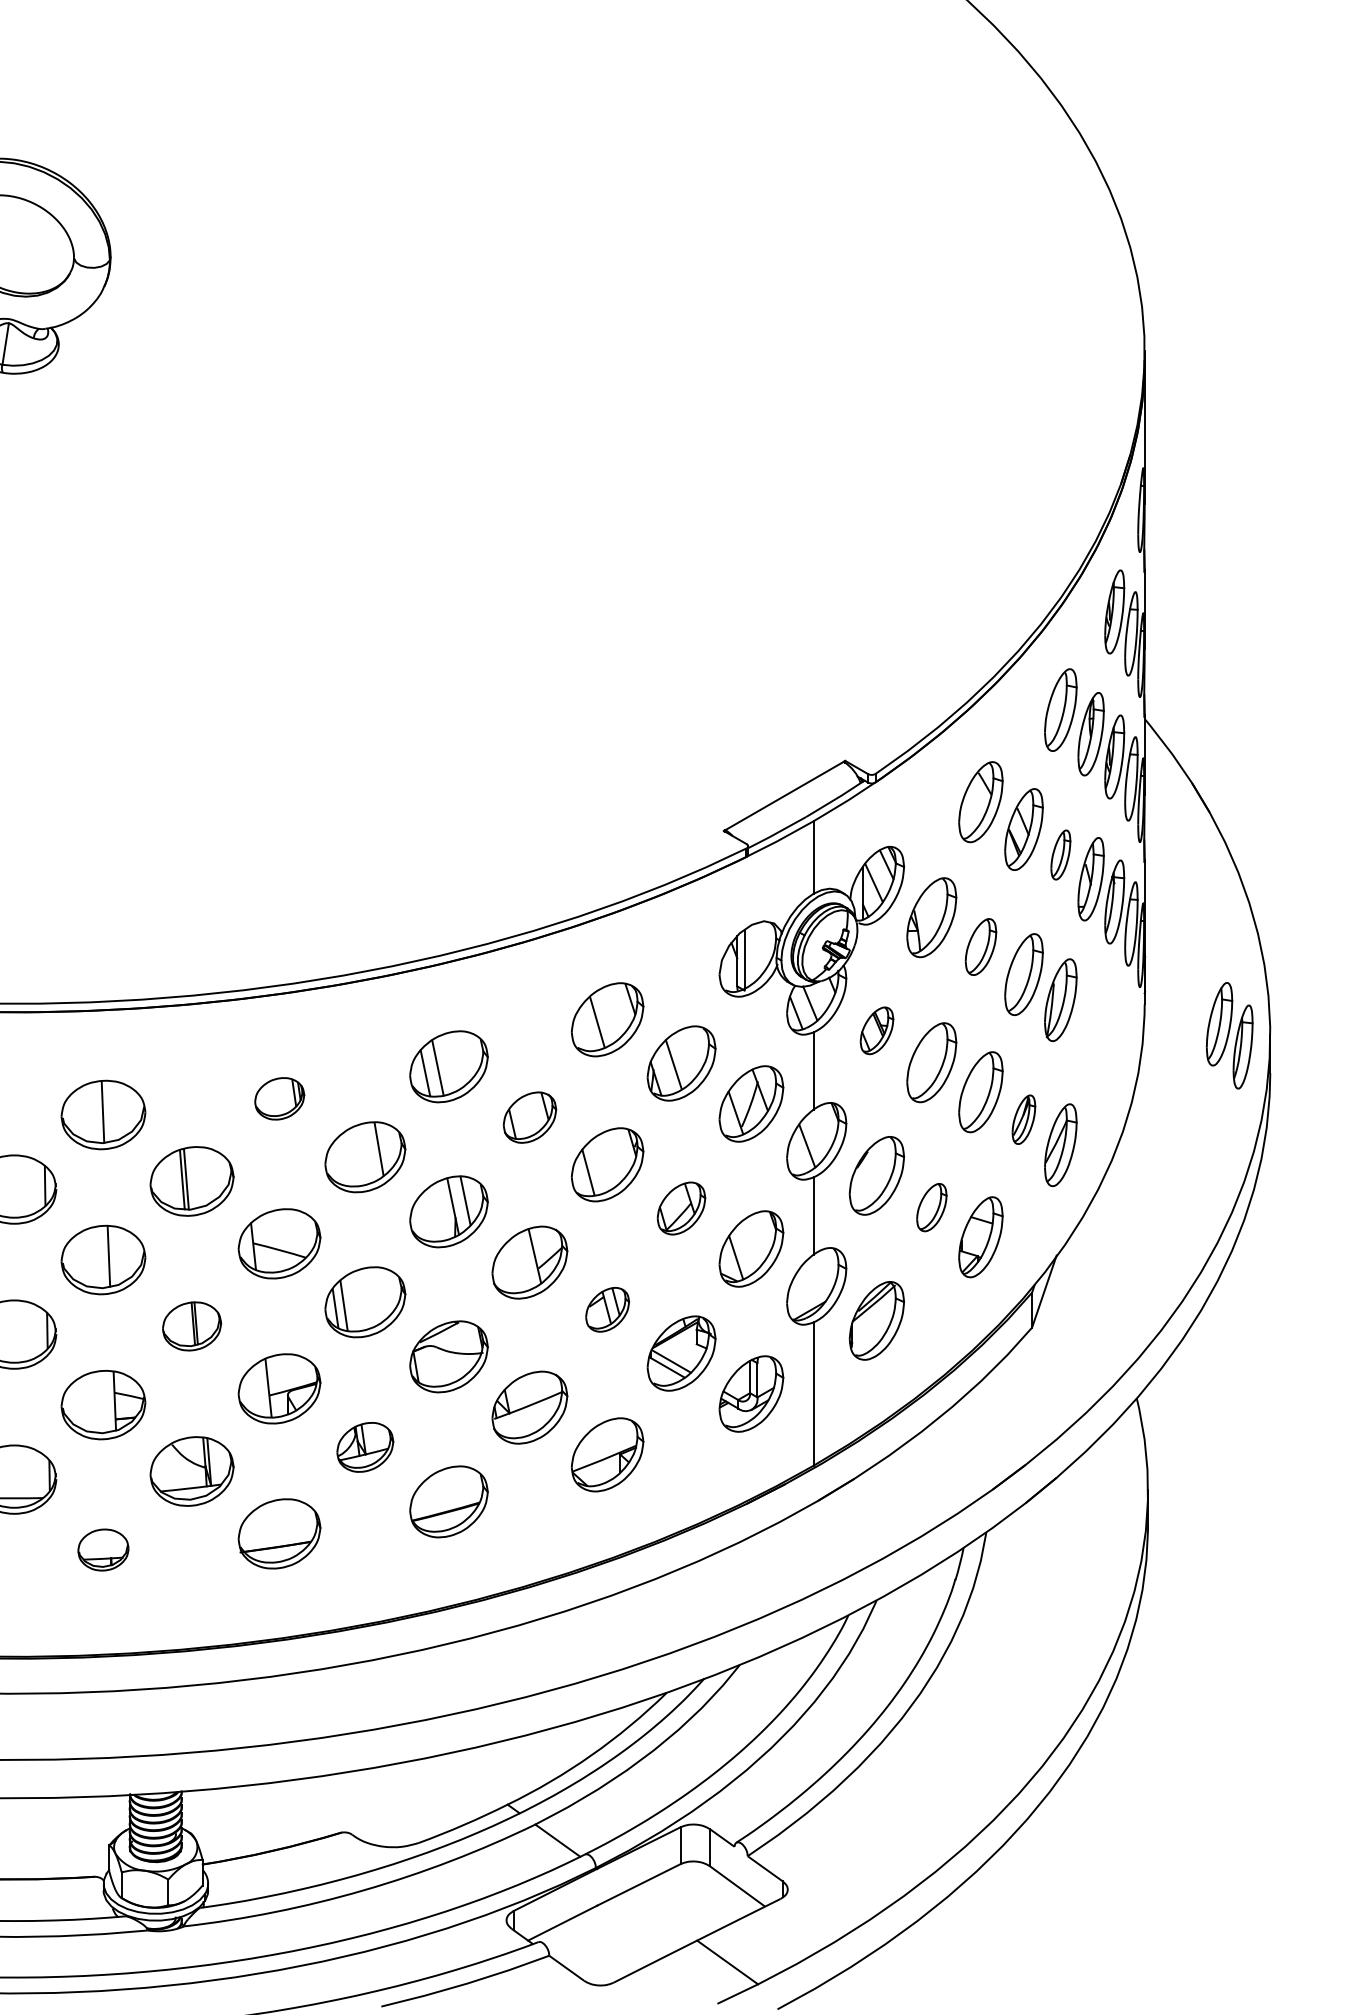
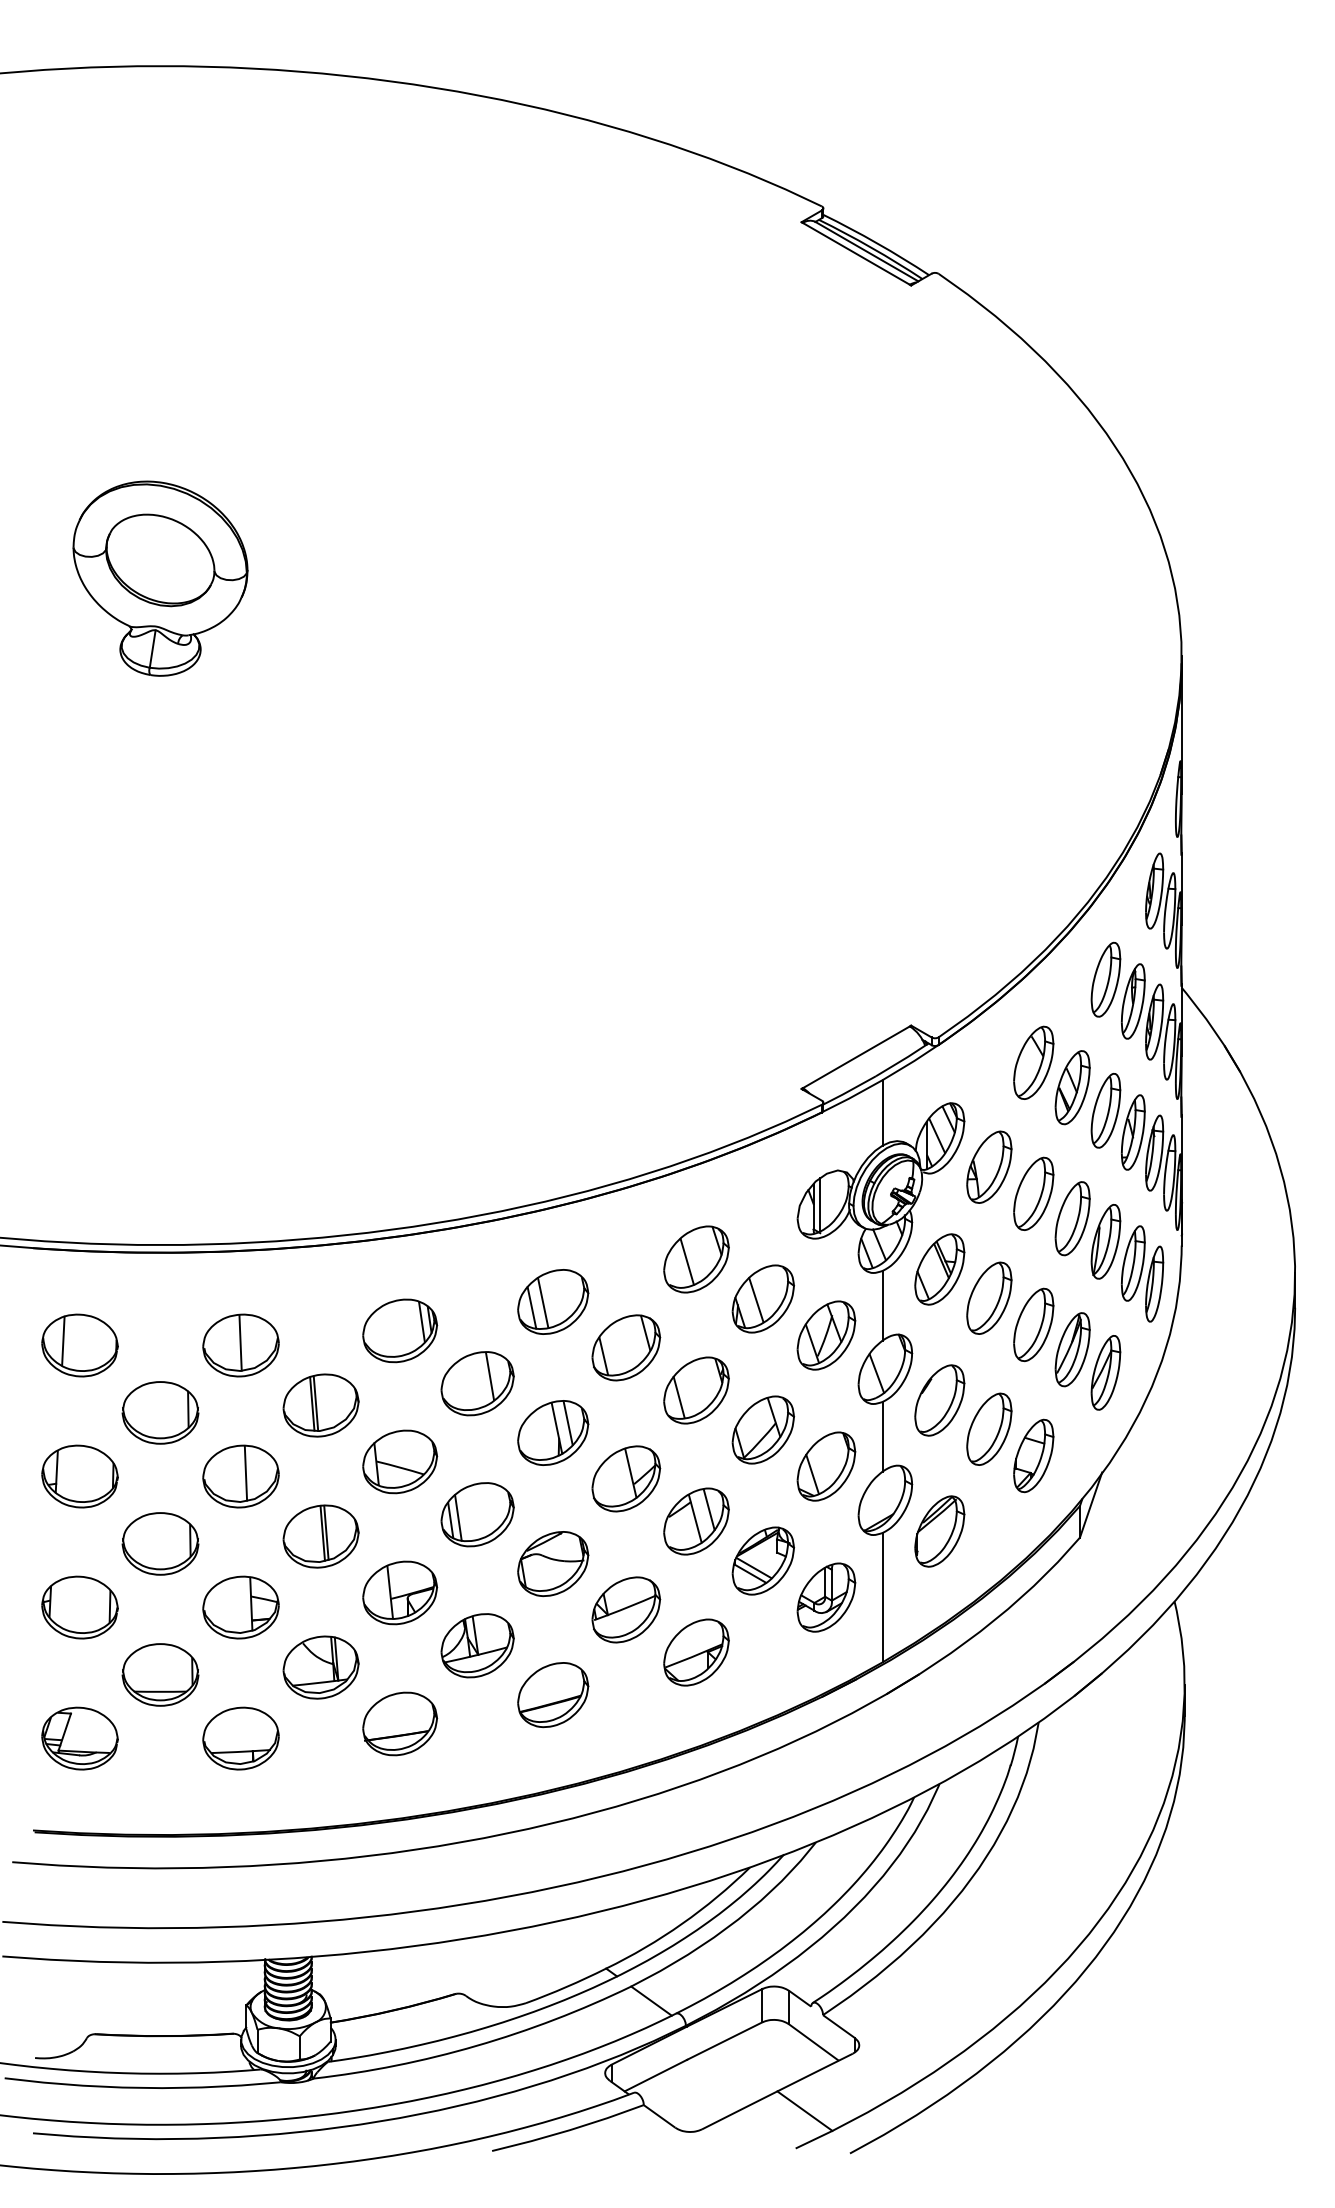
part: (1060, 854) -> (1105, 1110), size x1.67
part: (980, 946) -> (1033, 1193), size x1.43
part: (876, 1030) -> (939, 1269), size x1.67
part: (1229, 1035) -> (1142, 1273), moved
part: (279, 1098) -> (400, 1330), size x1.67
part: (530, 1117) -> (626, 1347), size x1.43
part: (1023, 1119) -> (1072, 1349), size x1.67
part: (931, 1206) -> (989, 1428), size x1.67
part: (680, 1207) -> (762, 1429), size x1.43
part: (607, 1309) -> (696, 1521), size x1.67
part: (191, 1326) -> (320, 1536), size x1.43
part: (365, 1447) -> (477, 1645), size x1.43
part: (102, 1549) -> (240, 1738), size x1.67

